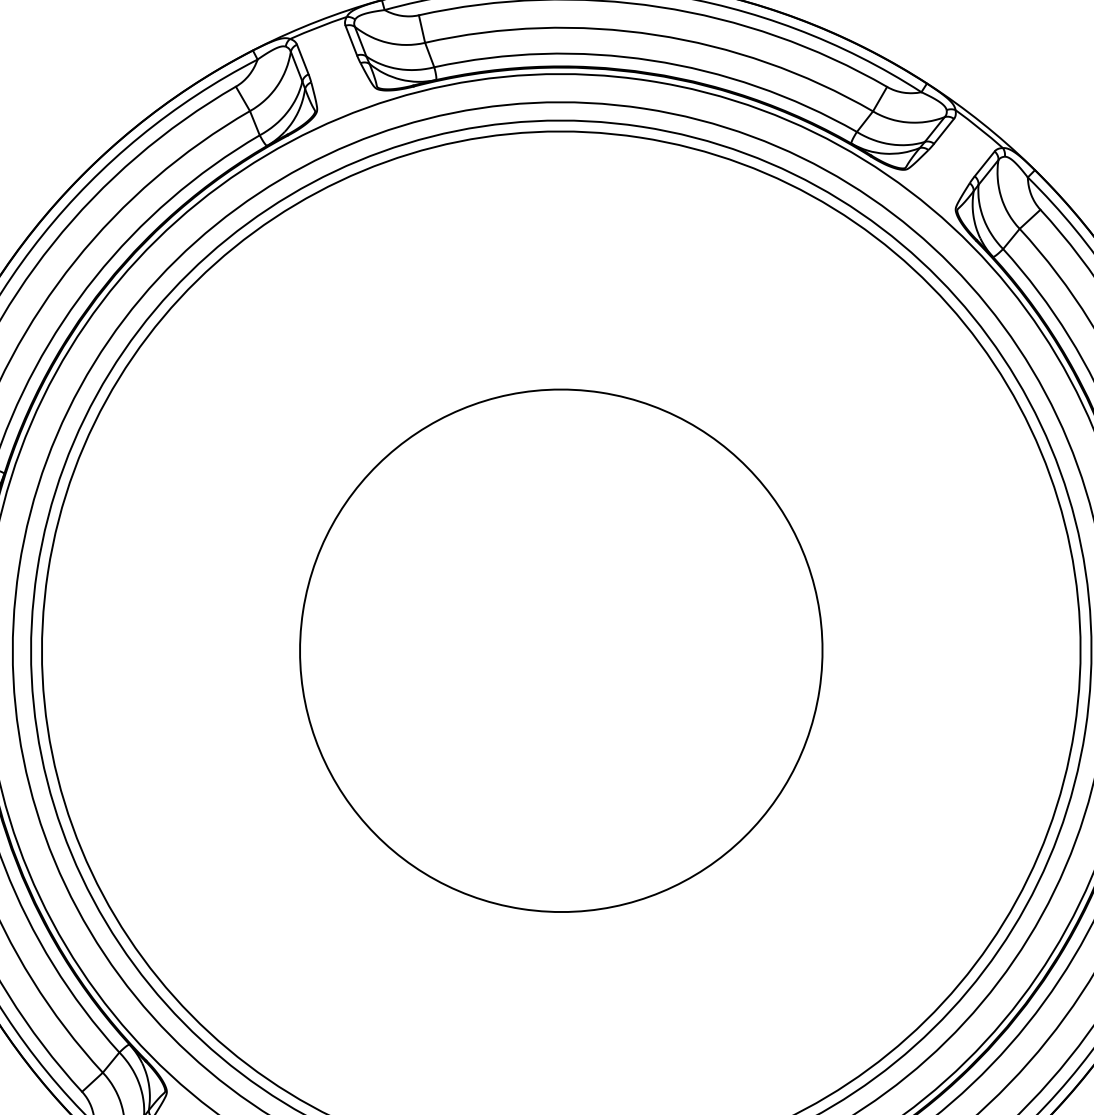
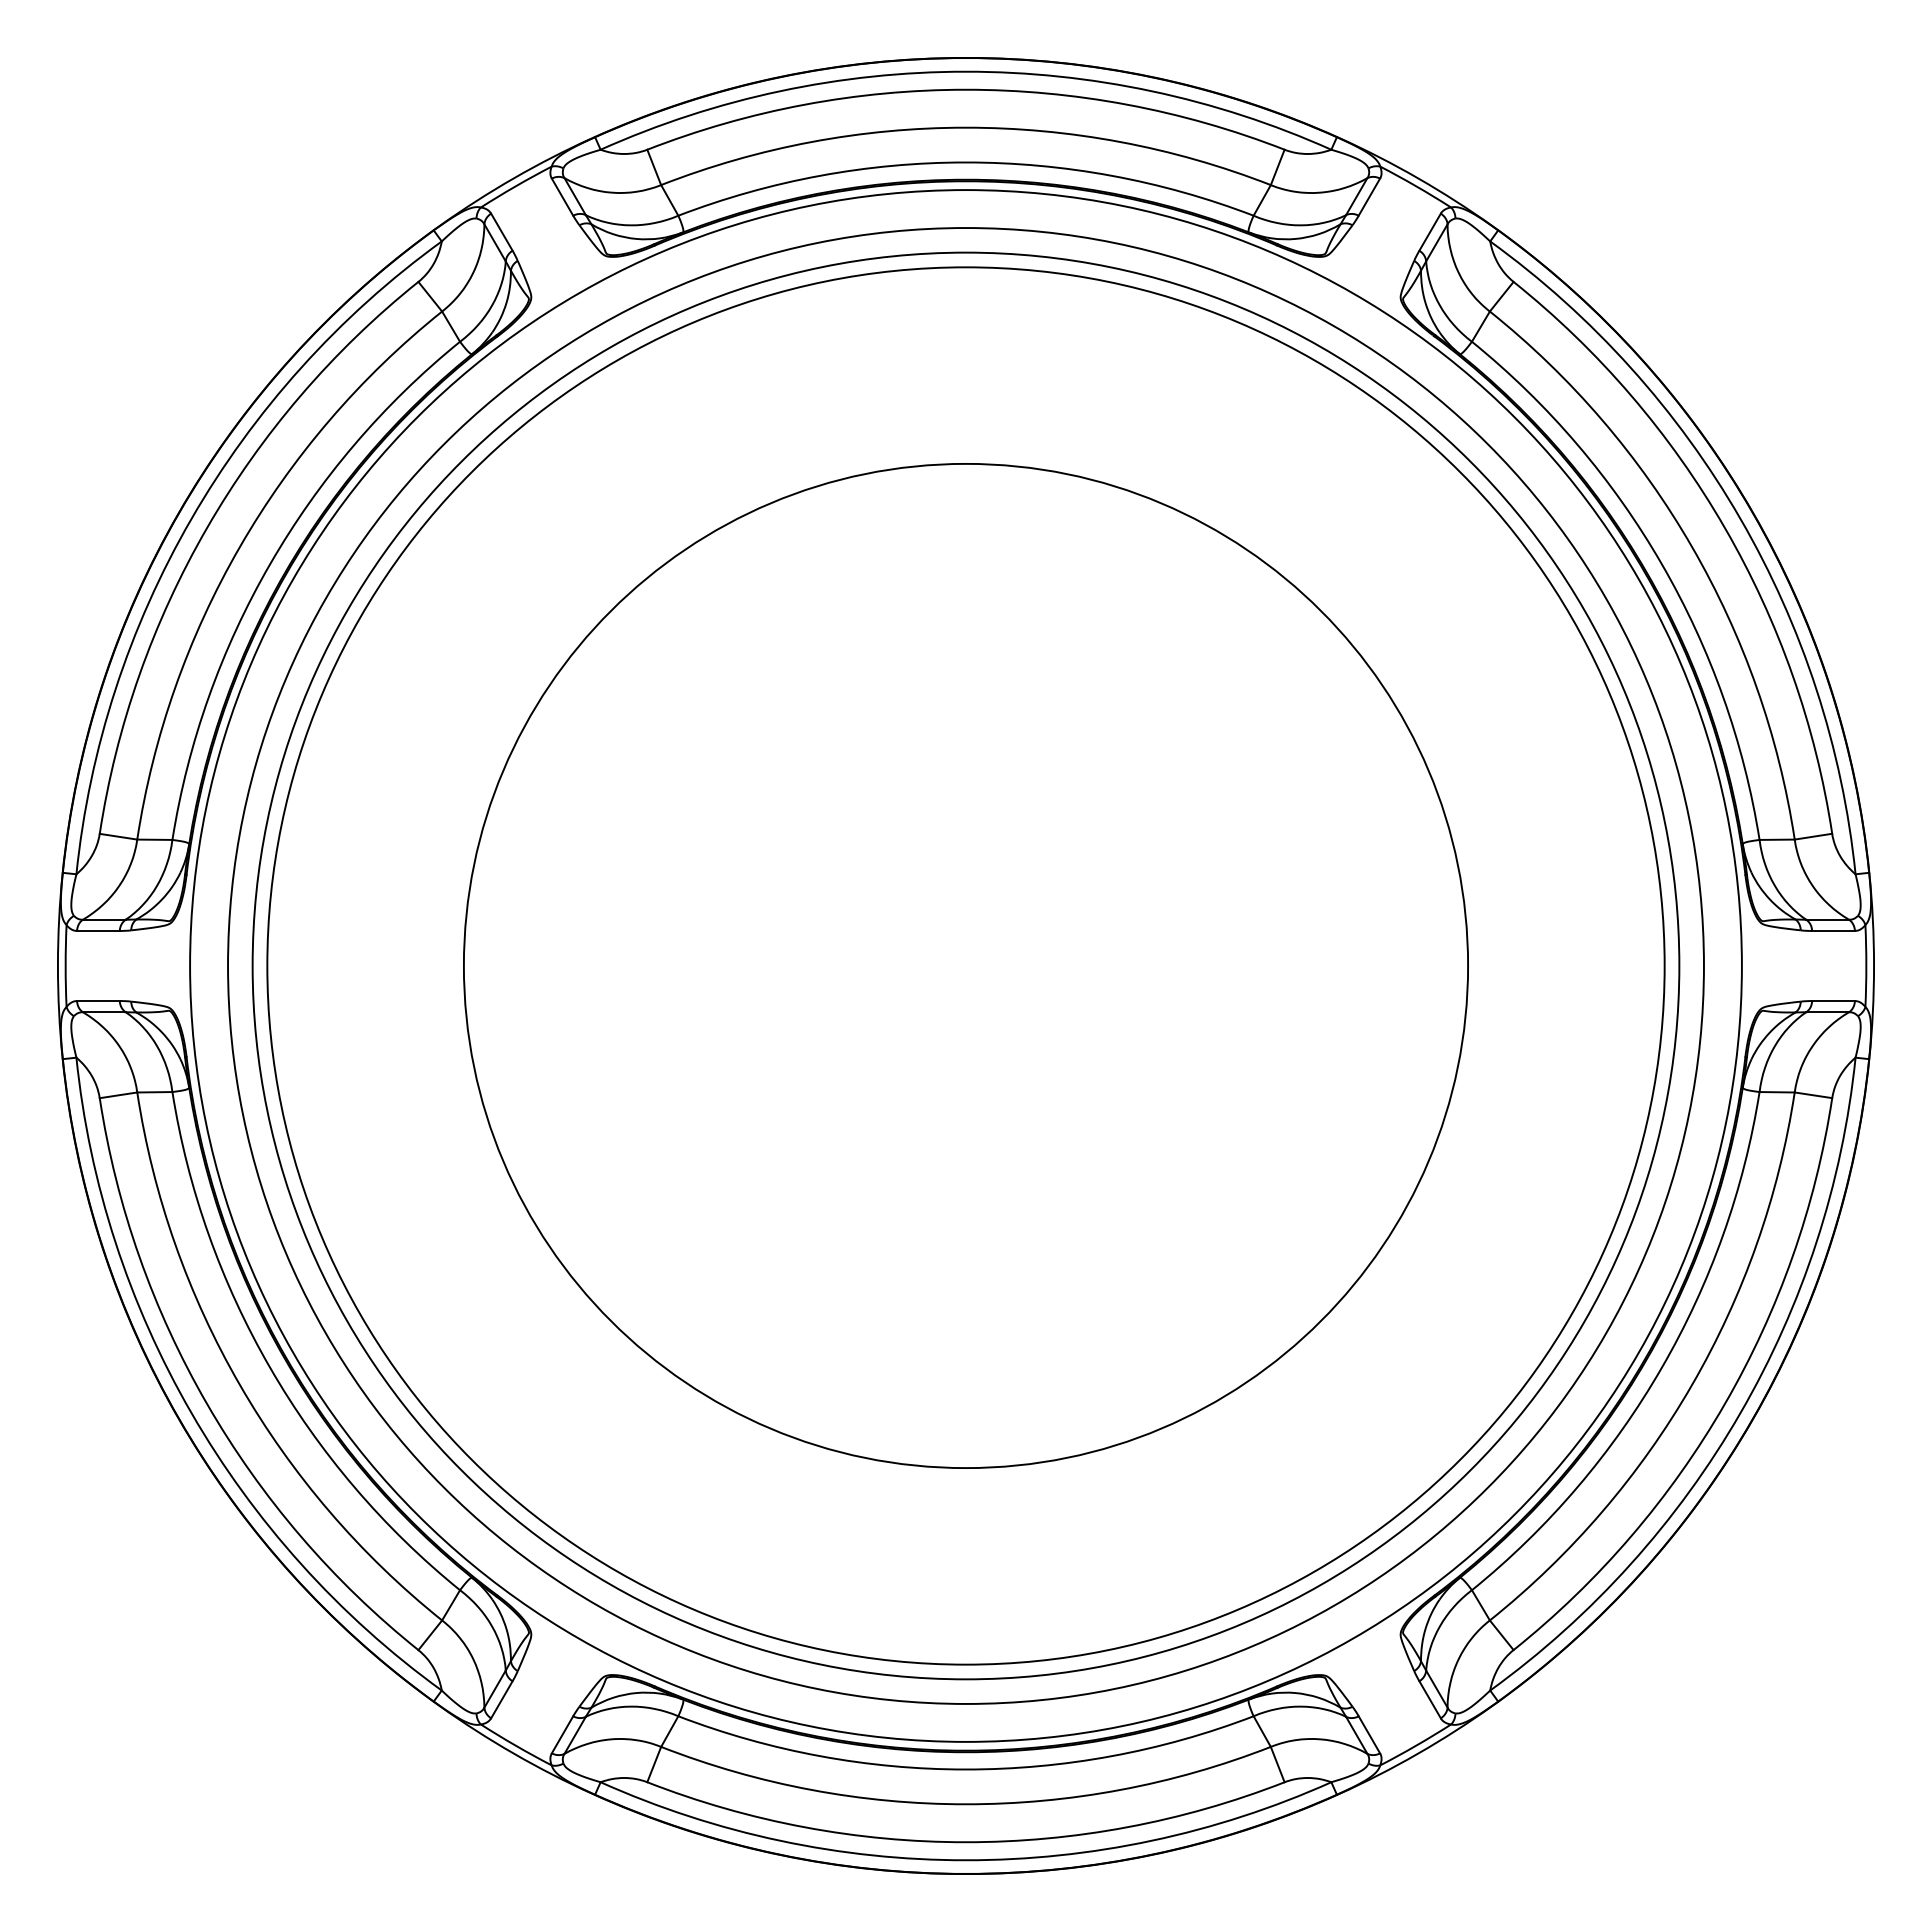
circle: (560, 650) -> (965, 965), size x1.43

